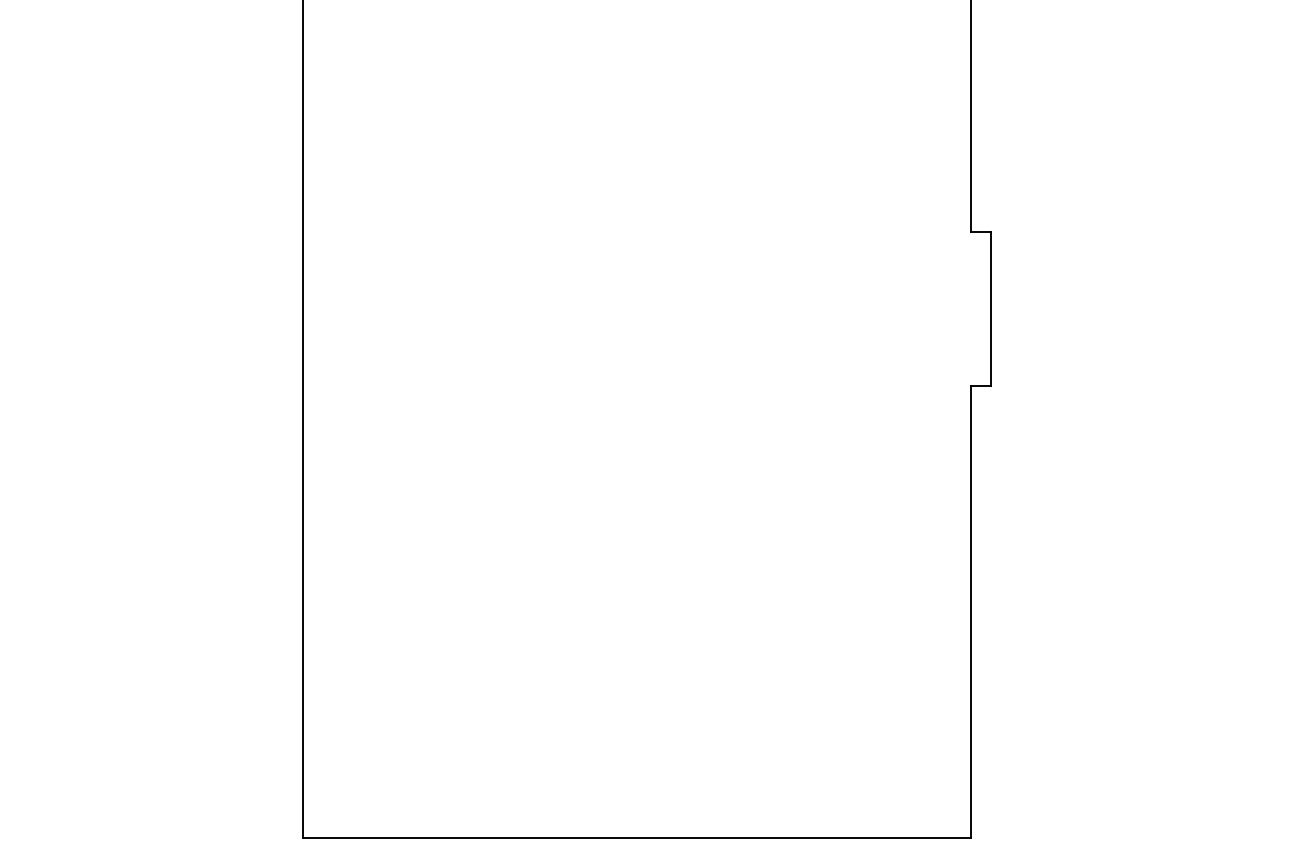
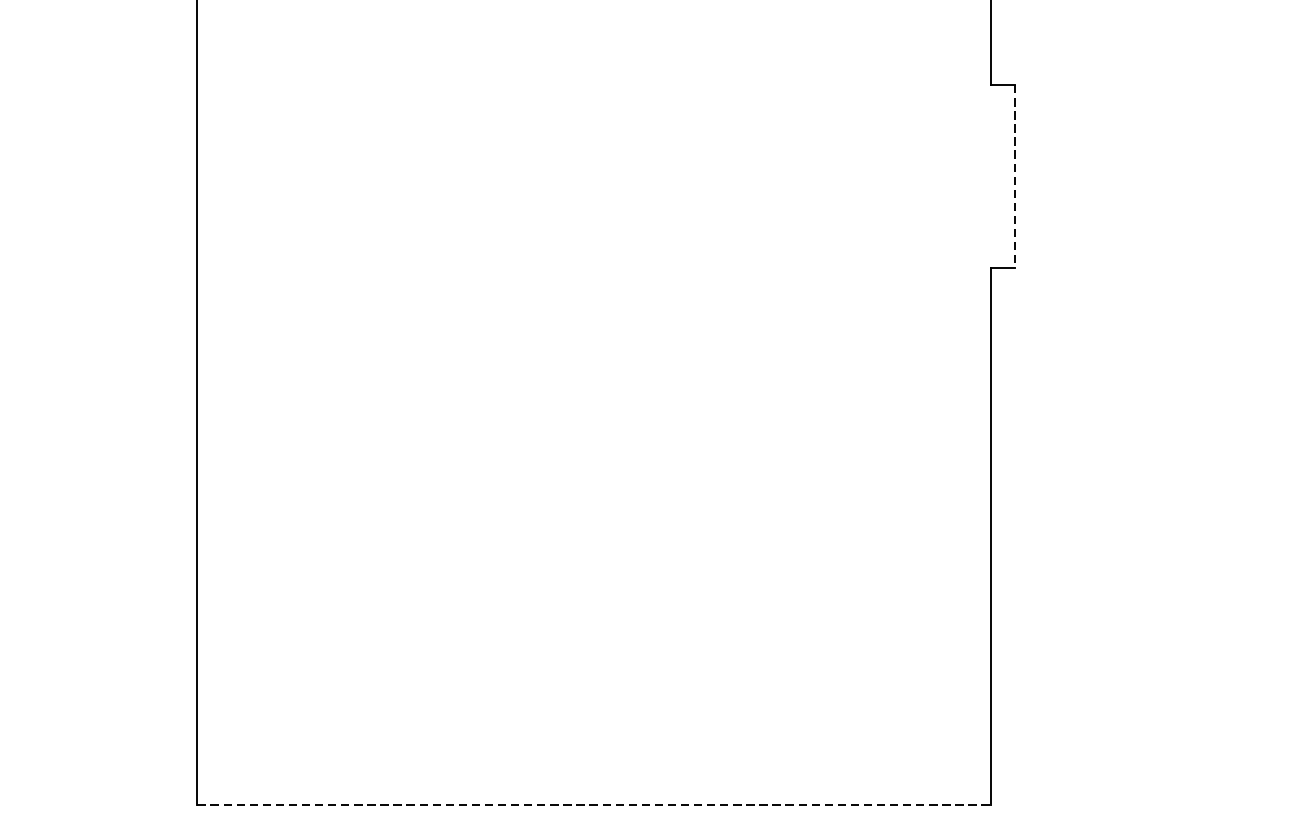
line: (990, 308) -> (1014, 176), solid -> dashed
line: (637, 837) -> (595, 804), solid -> dashed

